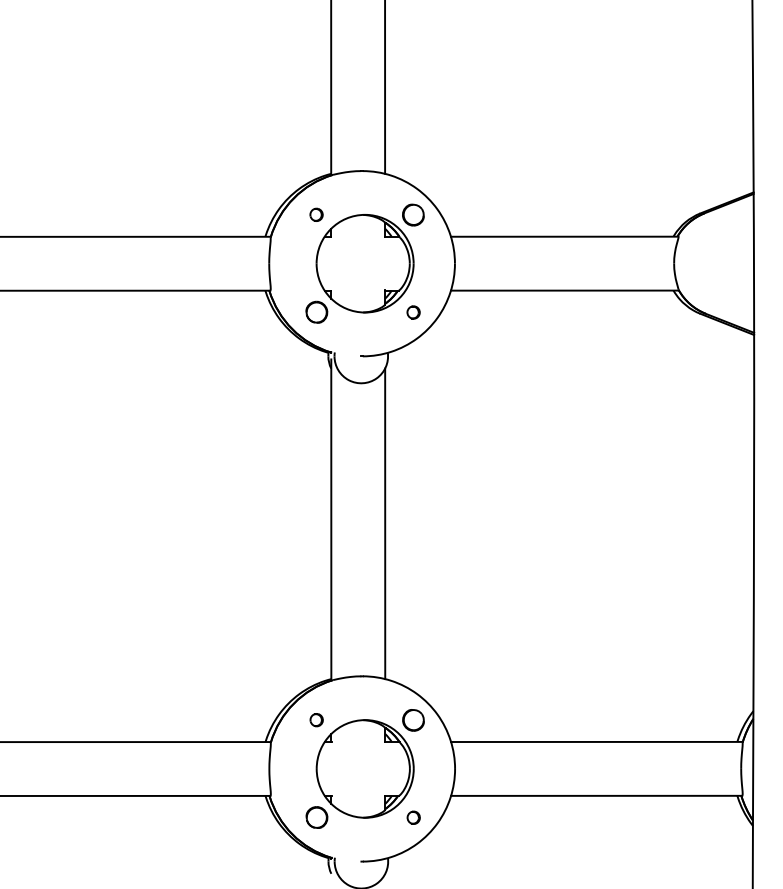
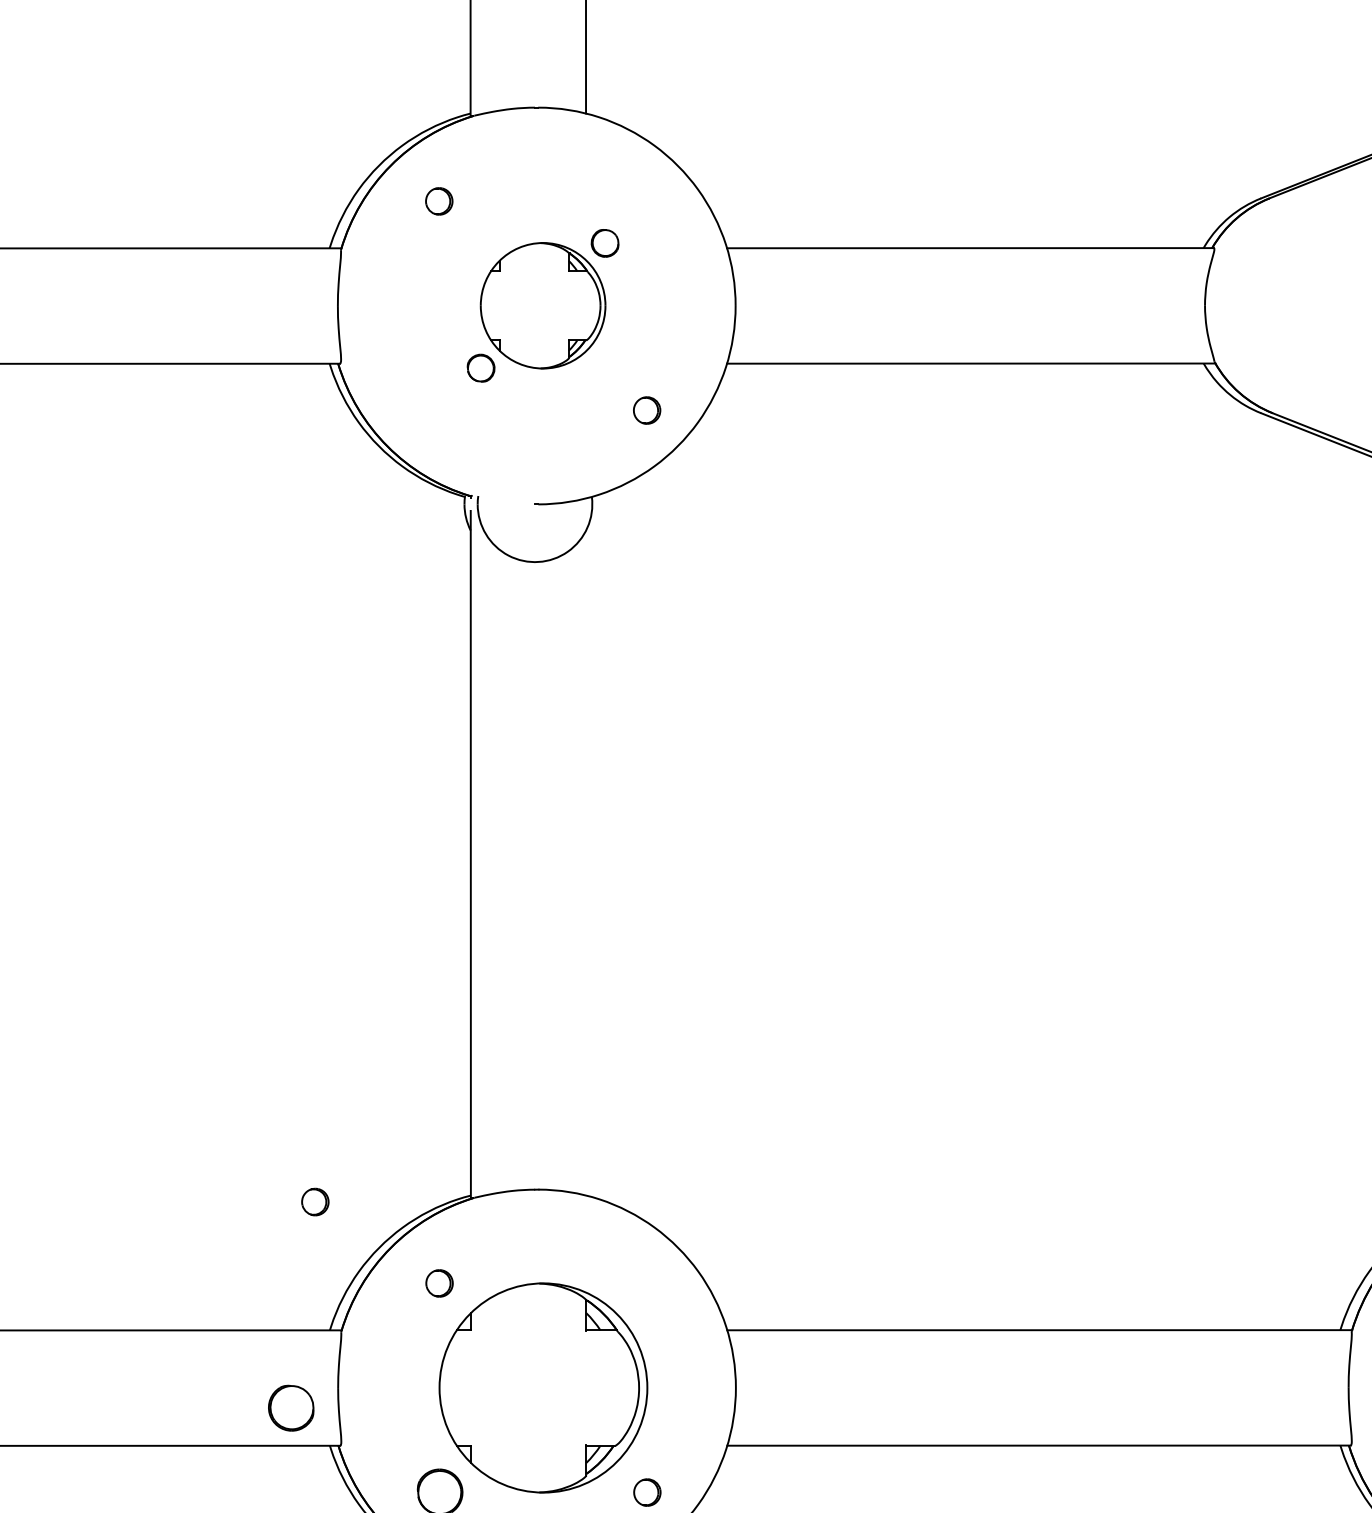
part: (364, 263) -> (541, 305), size x0.6
line: (385, 523) -> (586, 862), removed
part: (258, 682) -> (314, 1202), added
part: (413, 720) -> (291, 1408), moved

